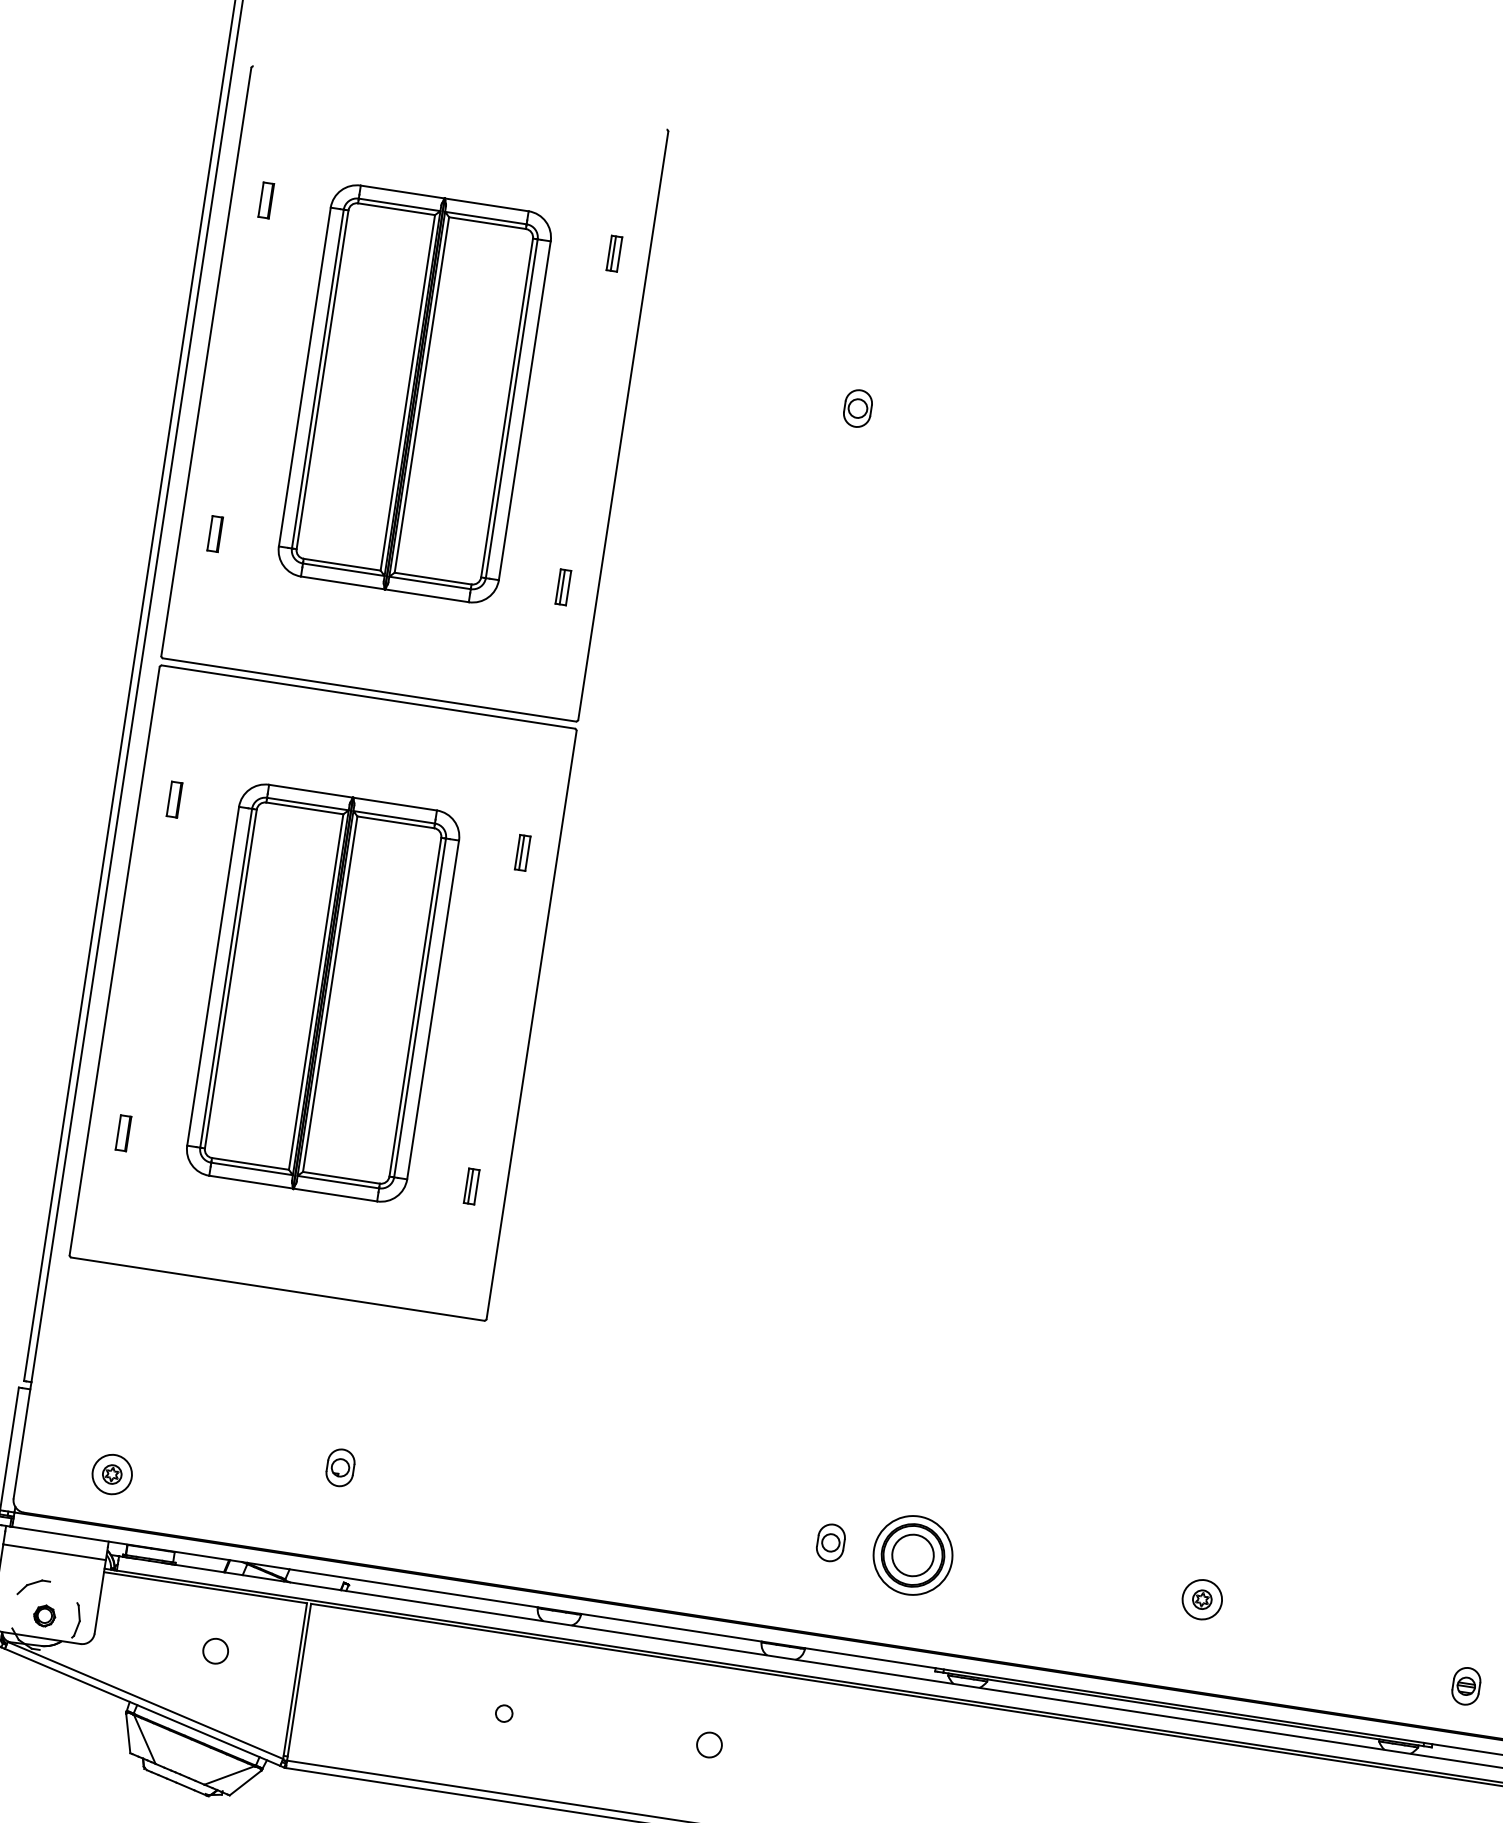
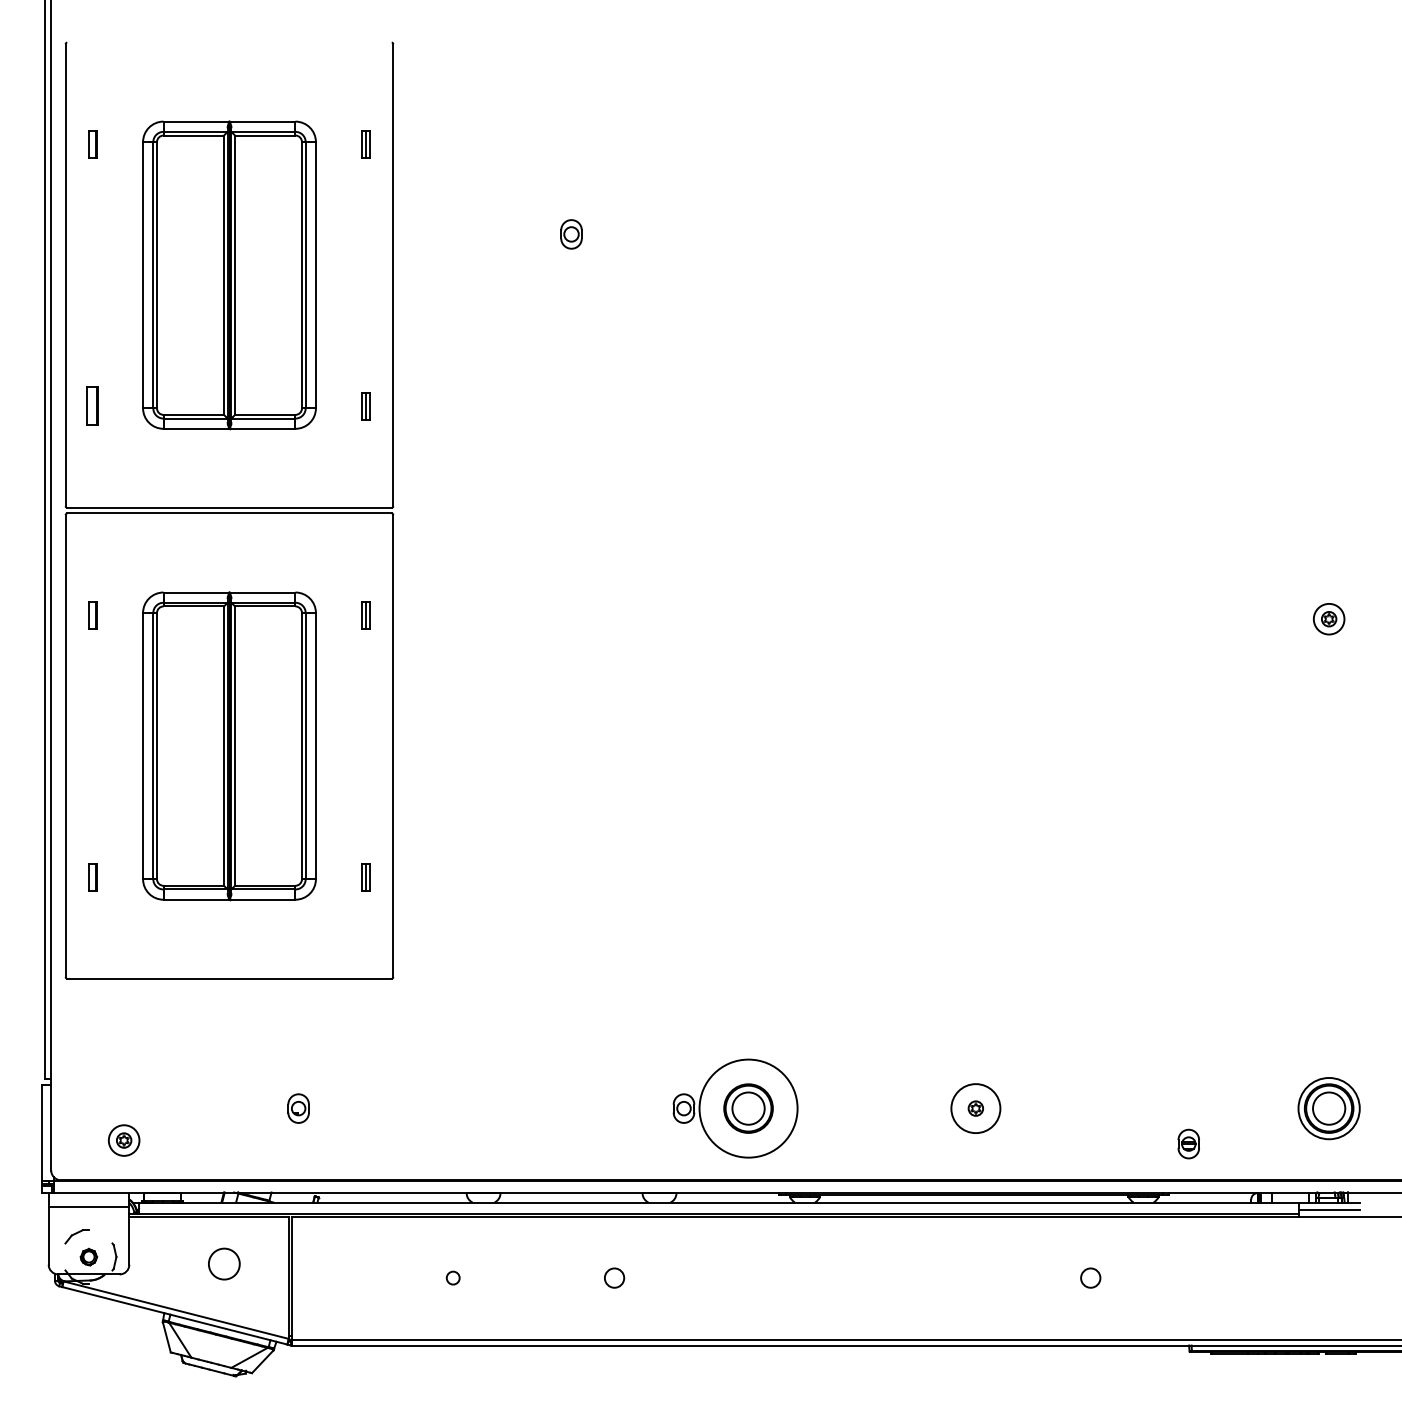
part: (214, 534) -> (92, 406), size x1.4
circle: (912, 1555) -> (748, 1108), size x1.6
circle: (1201, 1599) -> (975, 1108), size x1.6
circle: (216, 1650) -> (224, 1263), size x1.6

